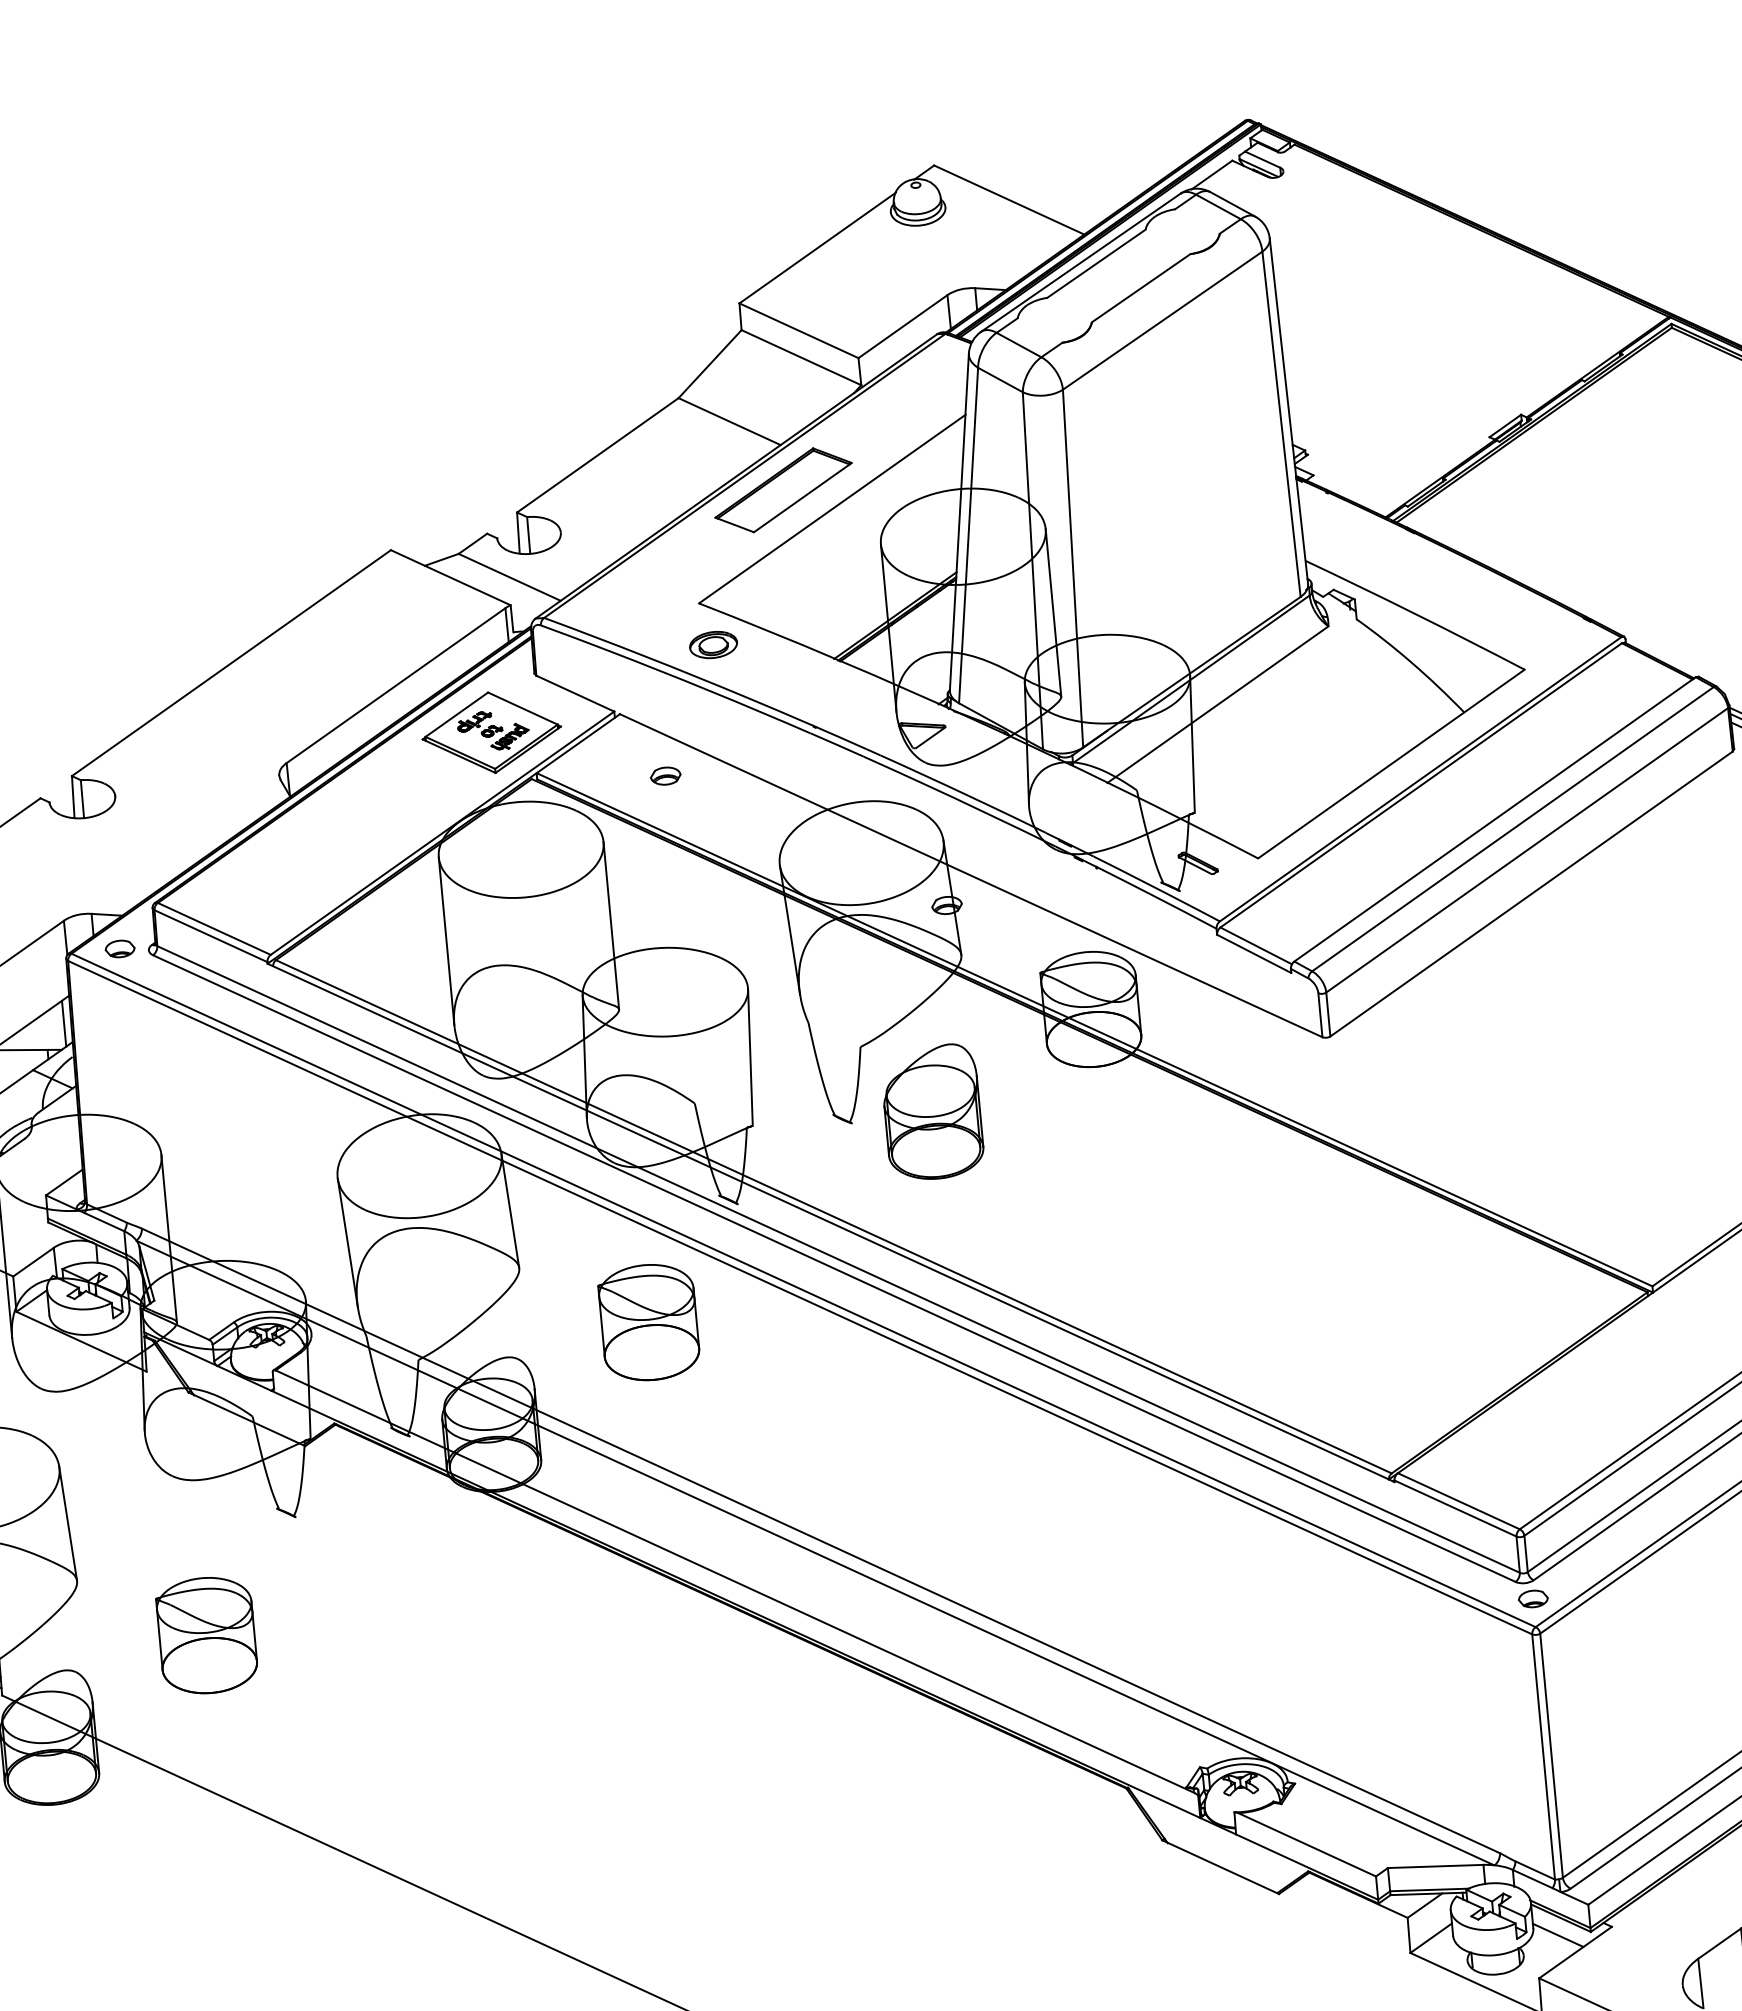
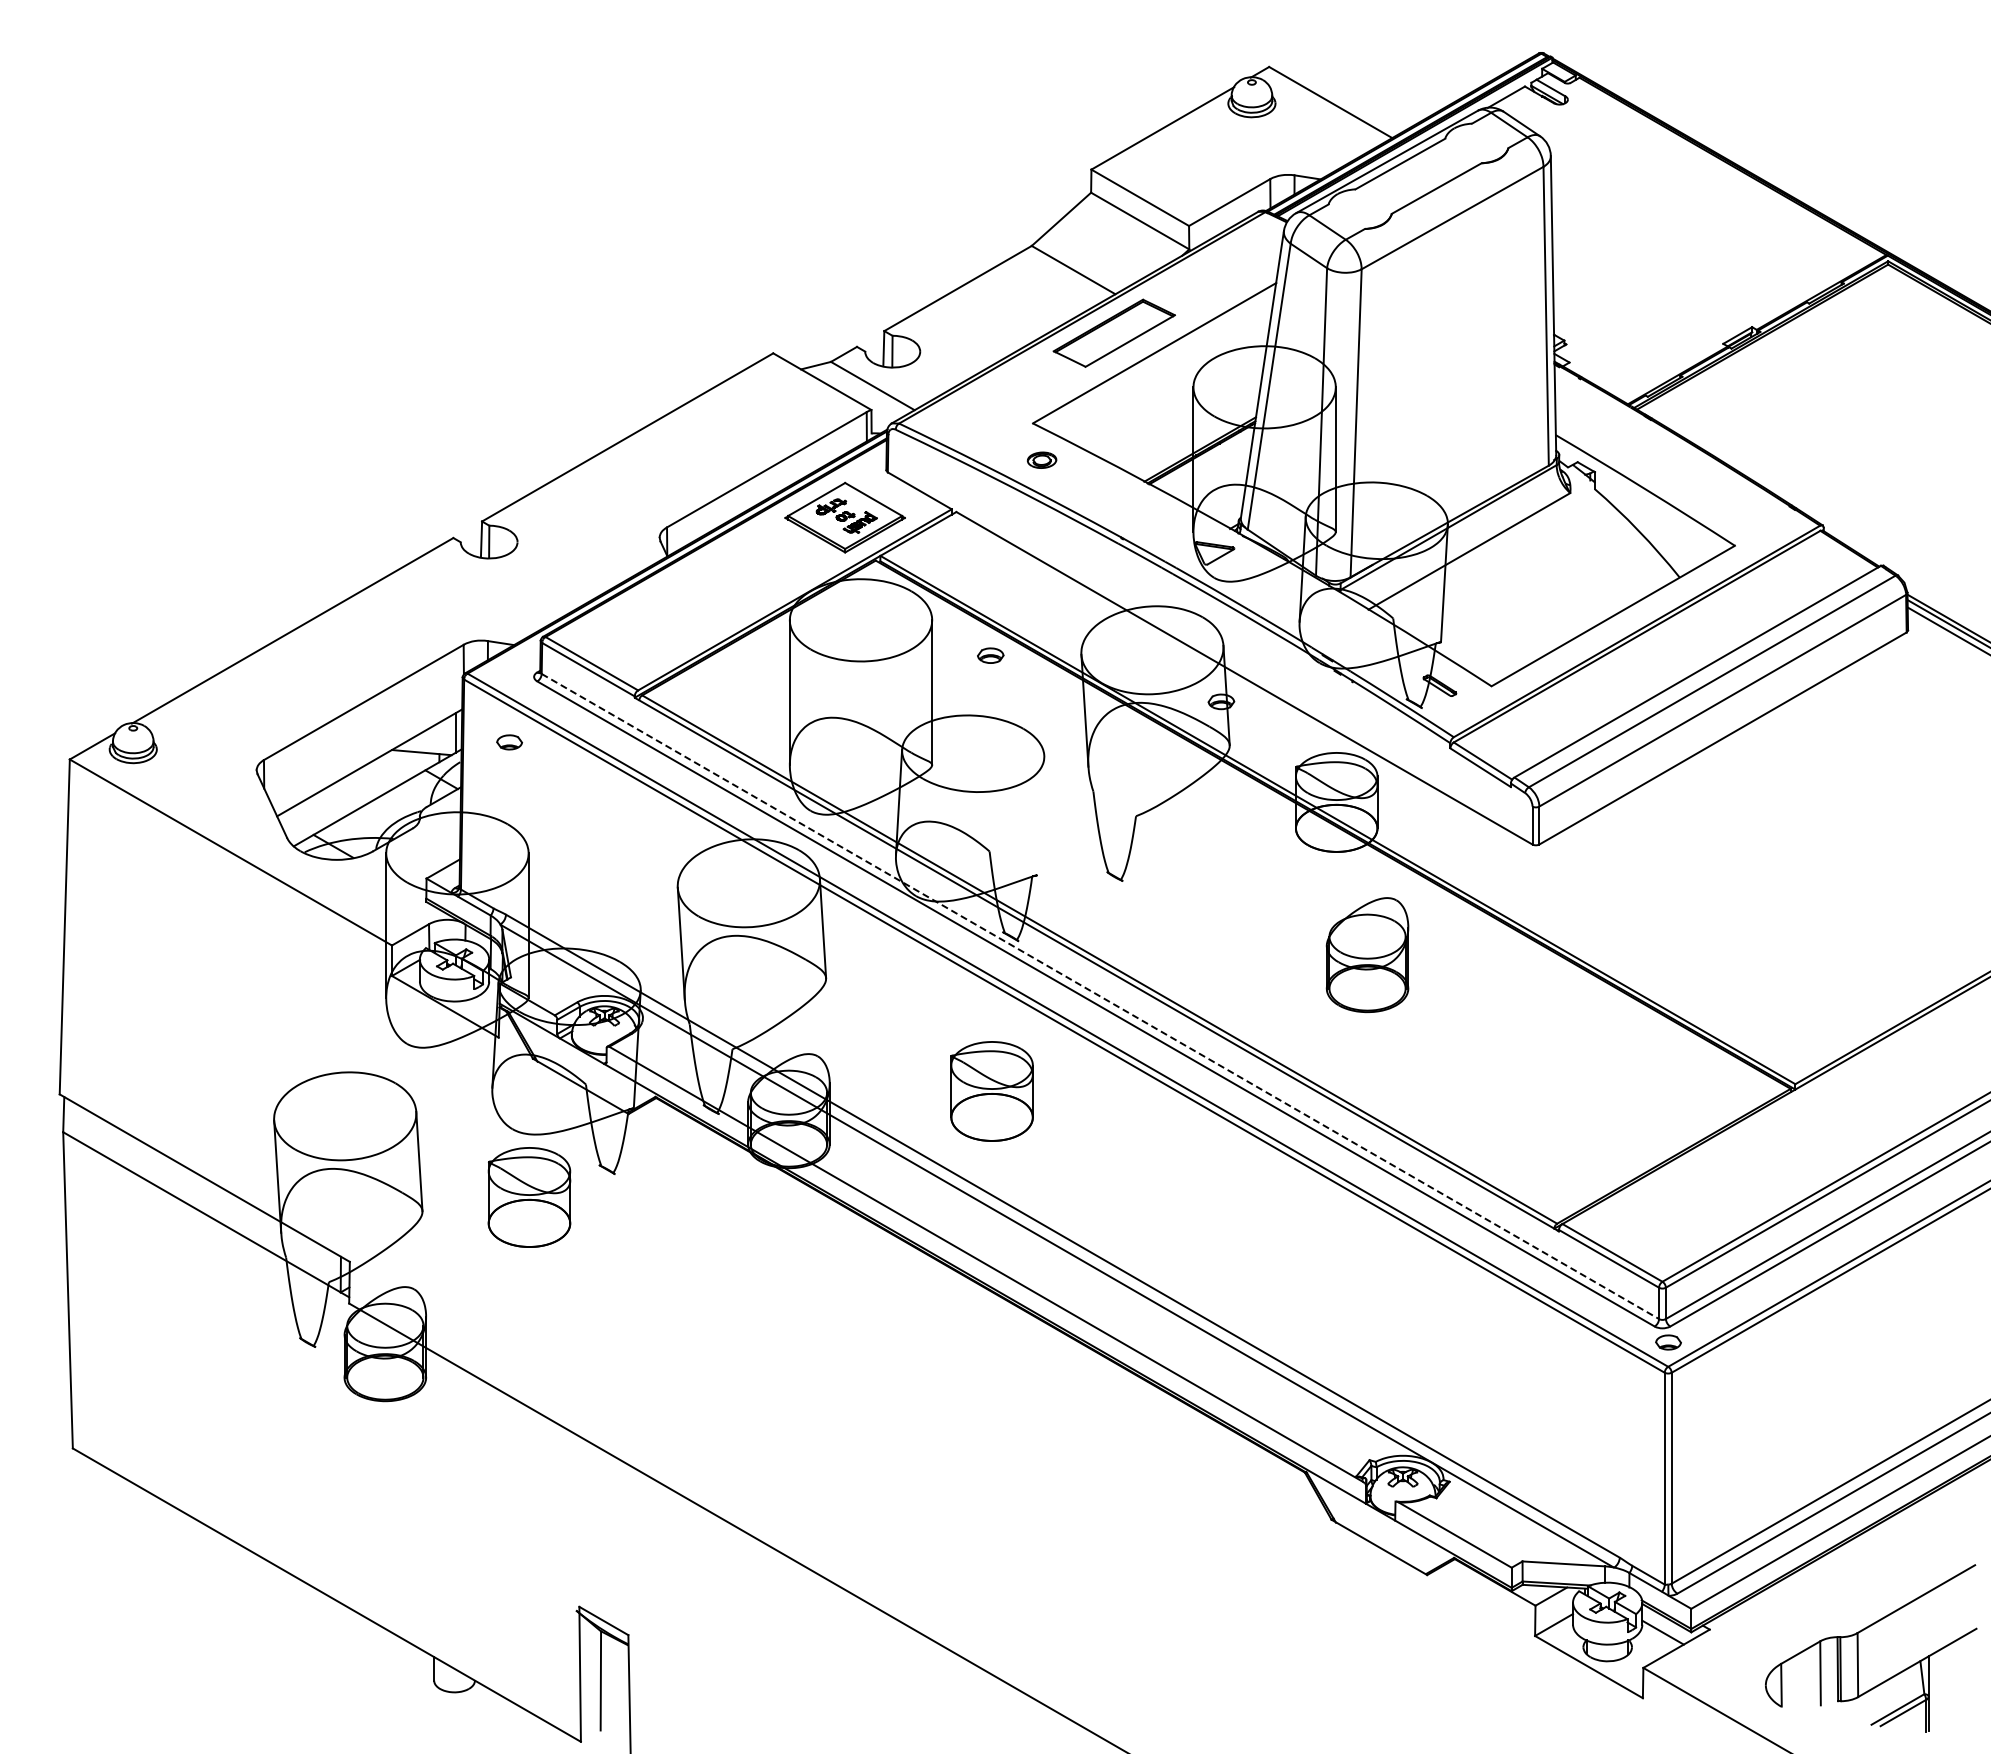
part: (712, 645) -> (1041, 460), size x0.7
part: (665, 775) -> (990, 655), moved
part: (120, 949) -> (509, 742), moved
line: (749, 1057) -> (1040, 816), removed
part: (932, 1113) -> (1367, 955), moved
line: (838, 1259) -> (1100, 996), solid -> dashed
part: (648, 1322) -> (991, 1091), moved
part: (207, 1635) -> (529, 1197), moved

